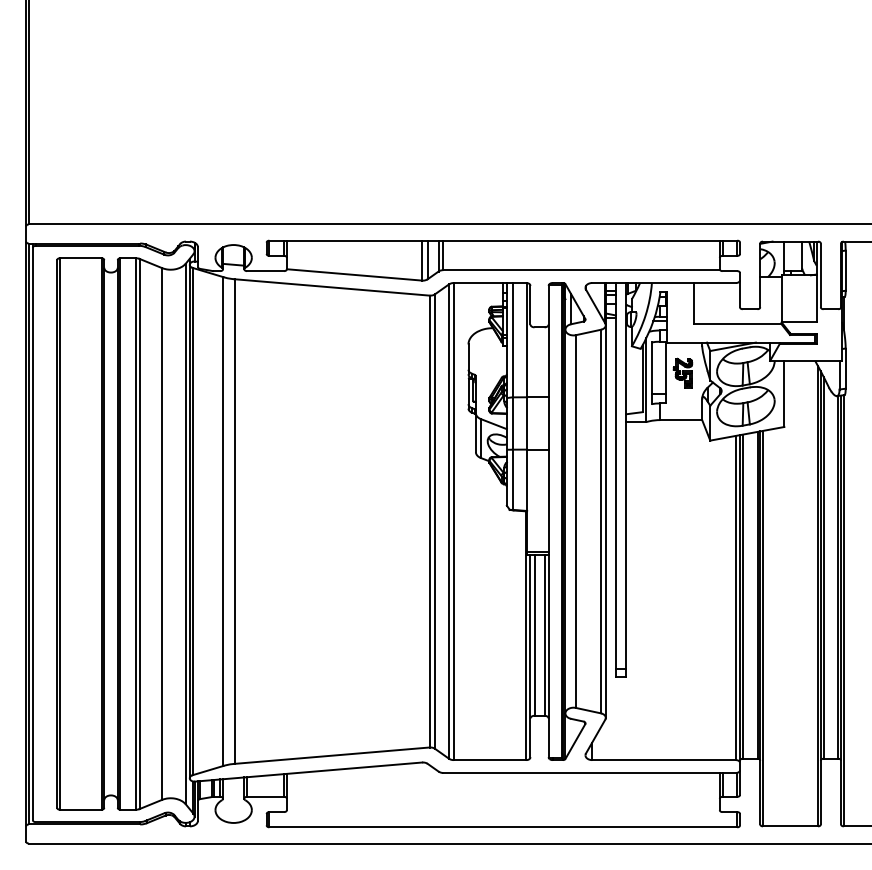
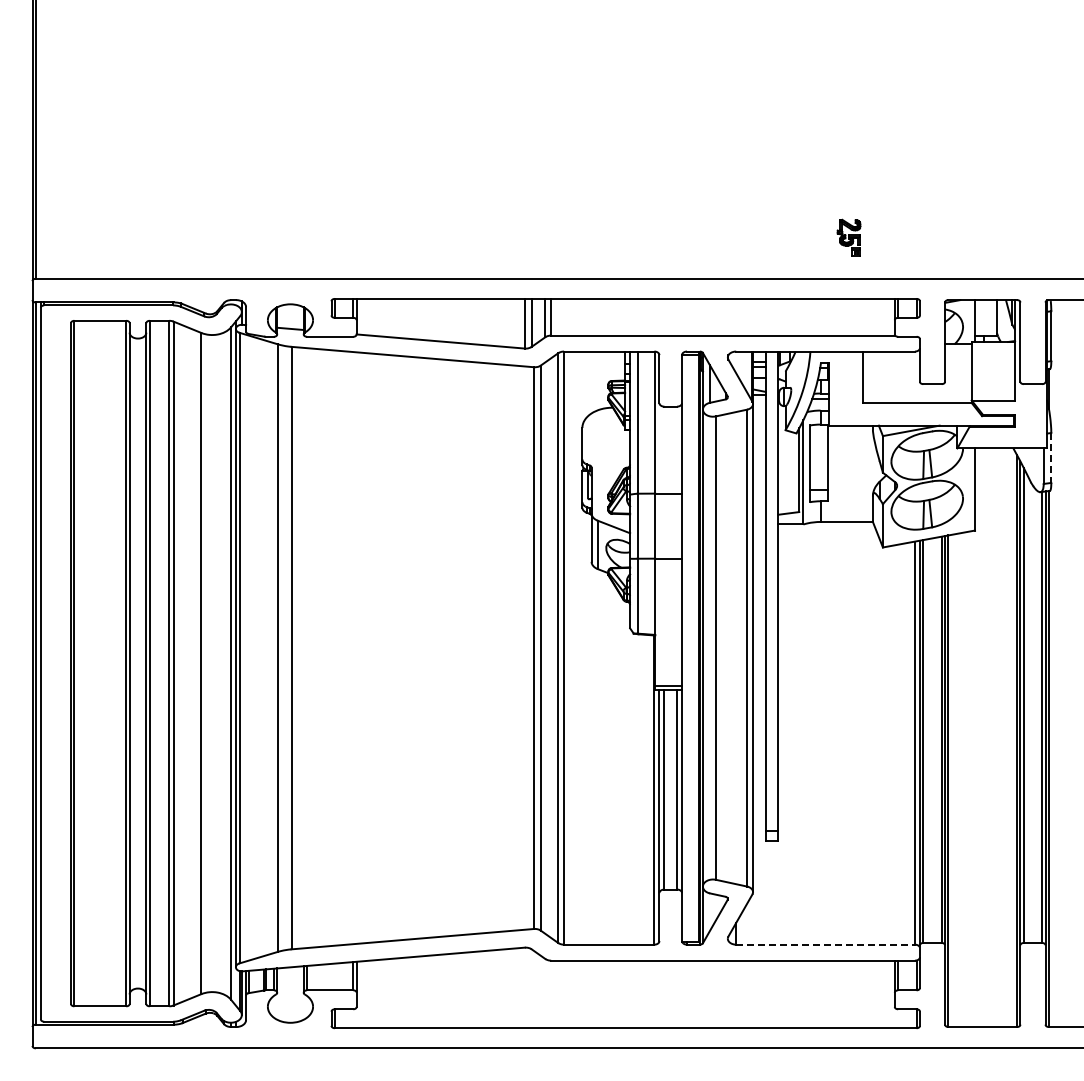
line: (845, 368) -> (1051, 457), solid -> dashed
part: (682, 373) -> (848, 237), moved
line: (664, 759) -> (826, 944), solid -> dashed

